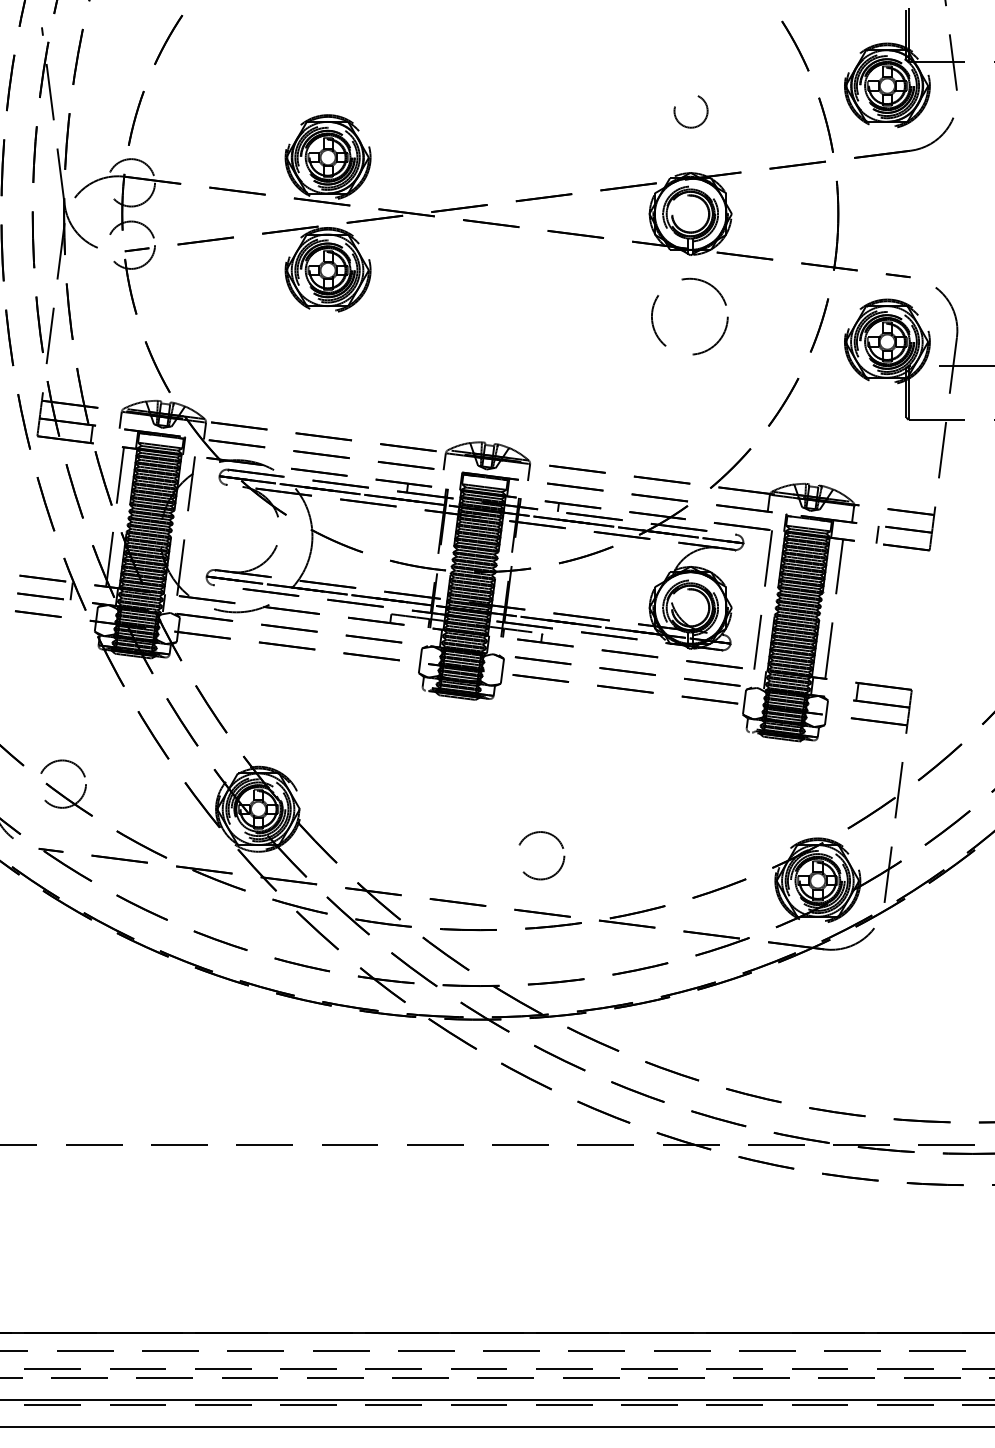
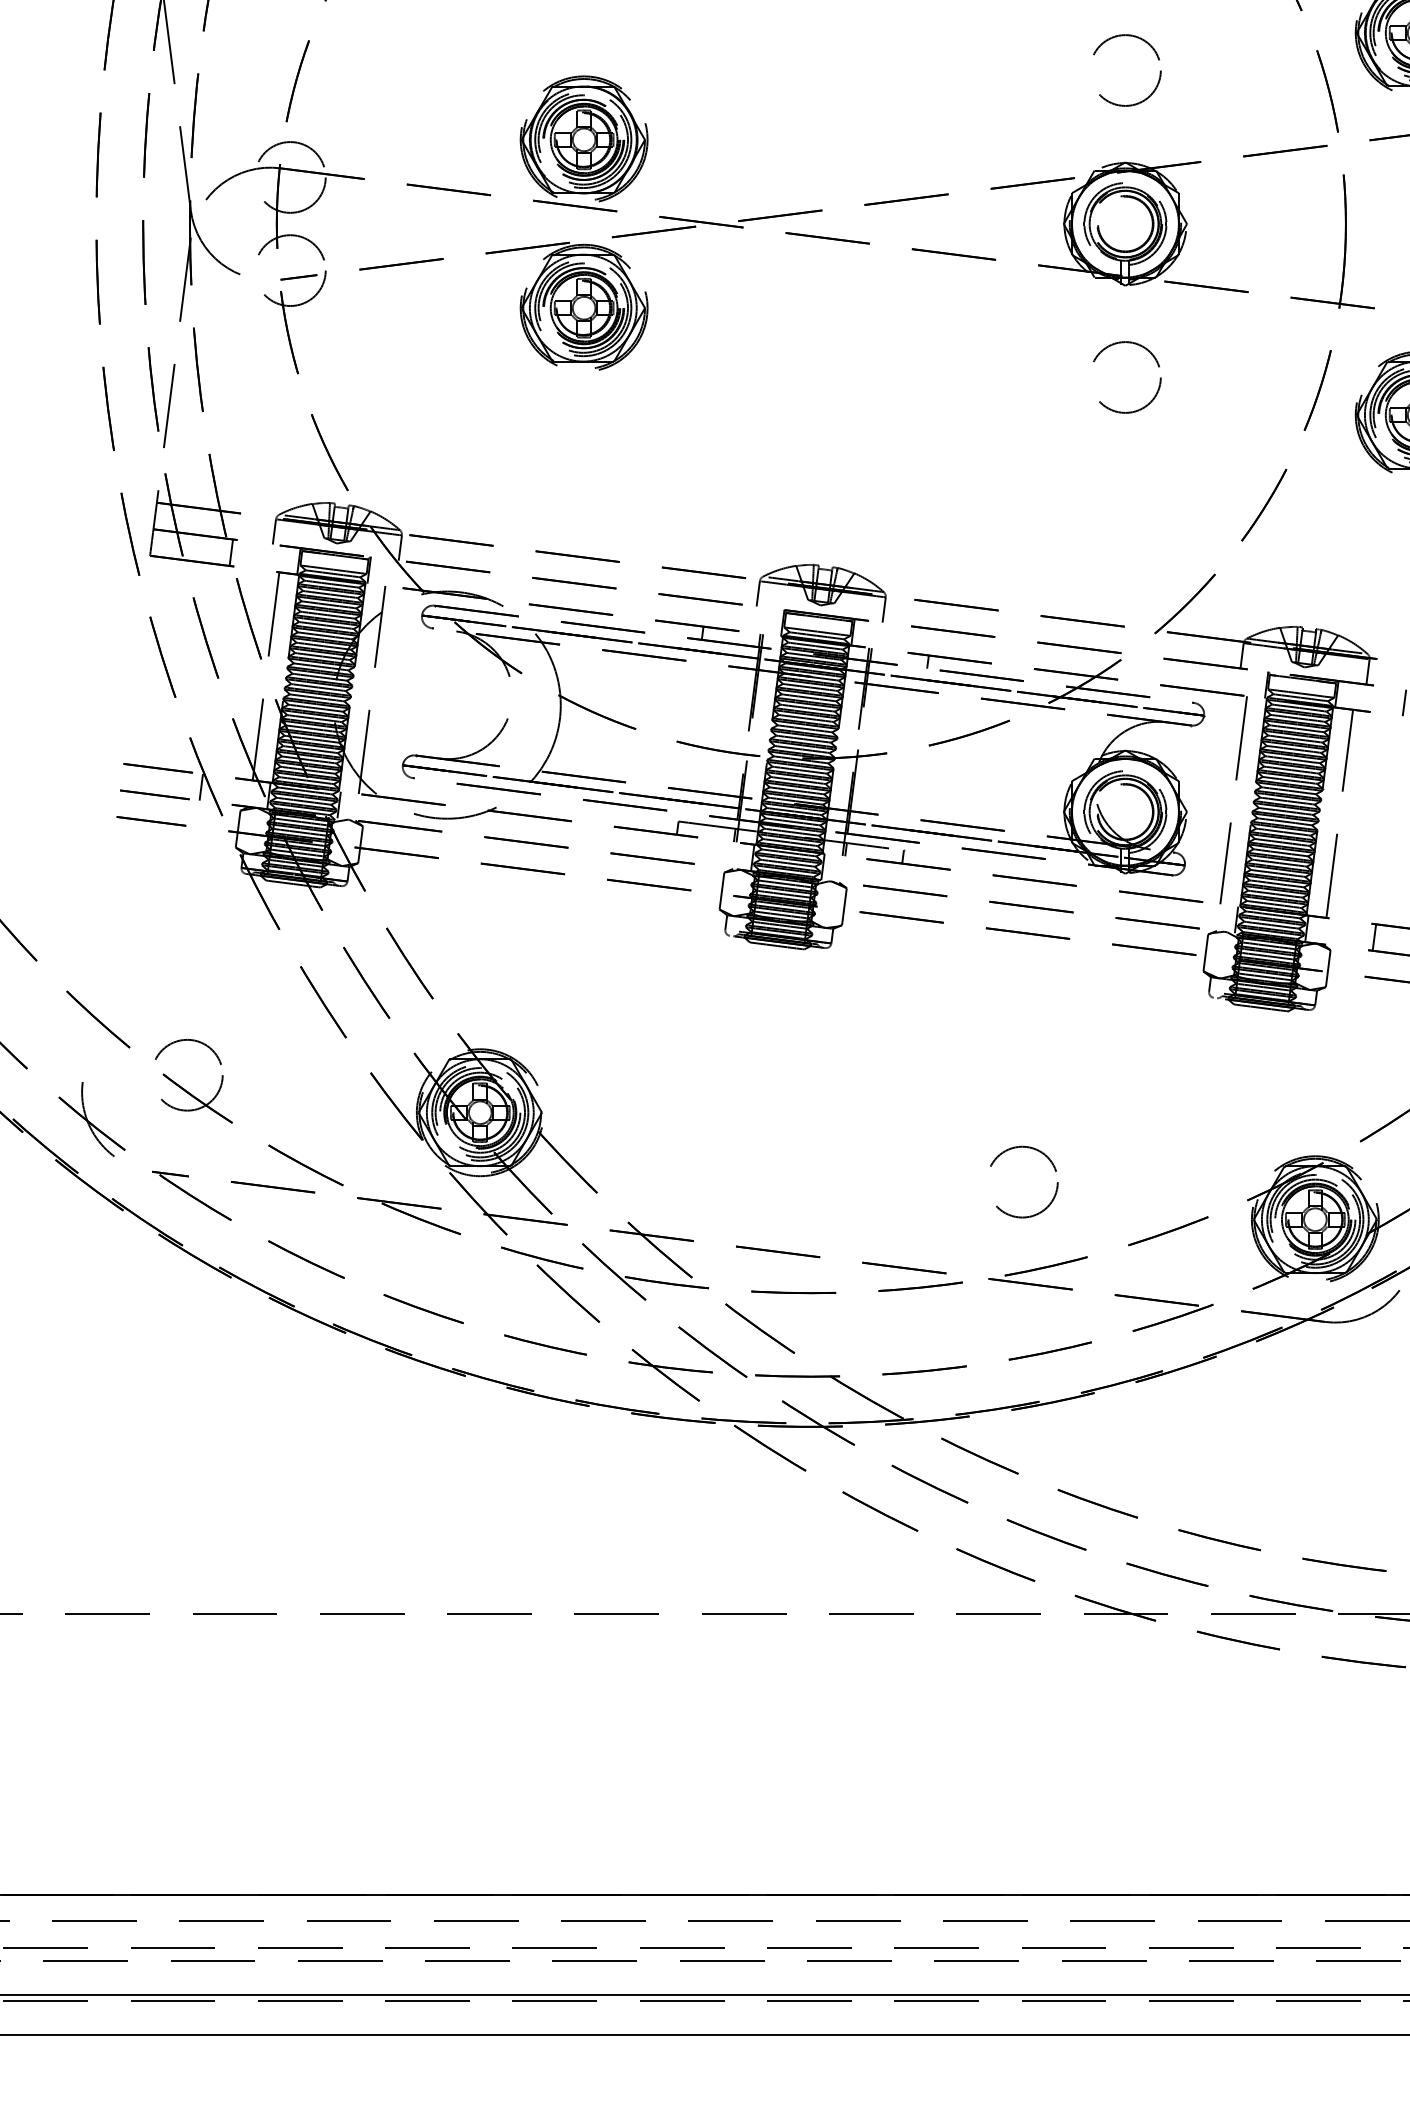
circle: (691, 110) -> (1126, 69), size x1.43
circle: (691, 316) -> (1126, 377), size x0.62
circle: (541, 855) -> (1023, 1181), moved

